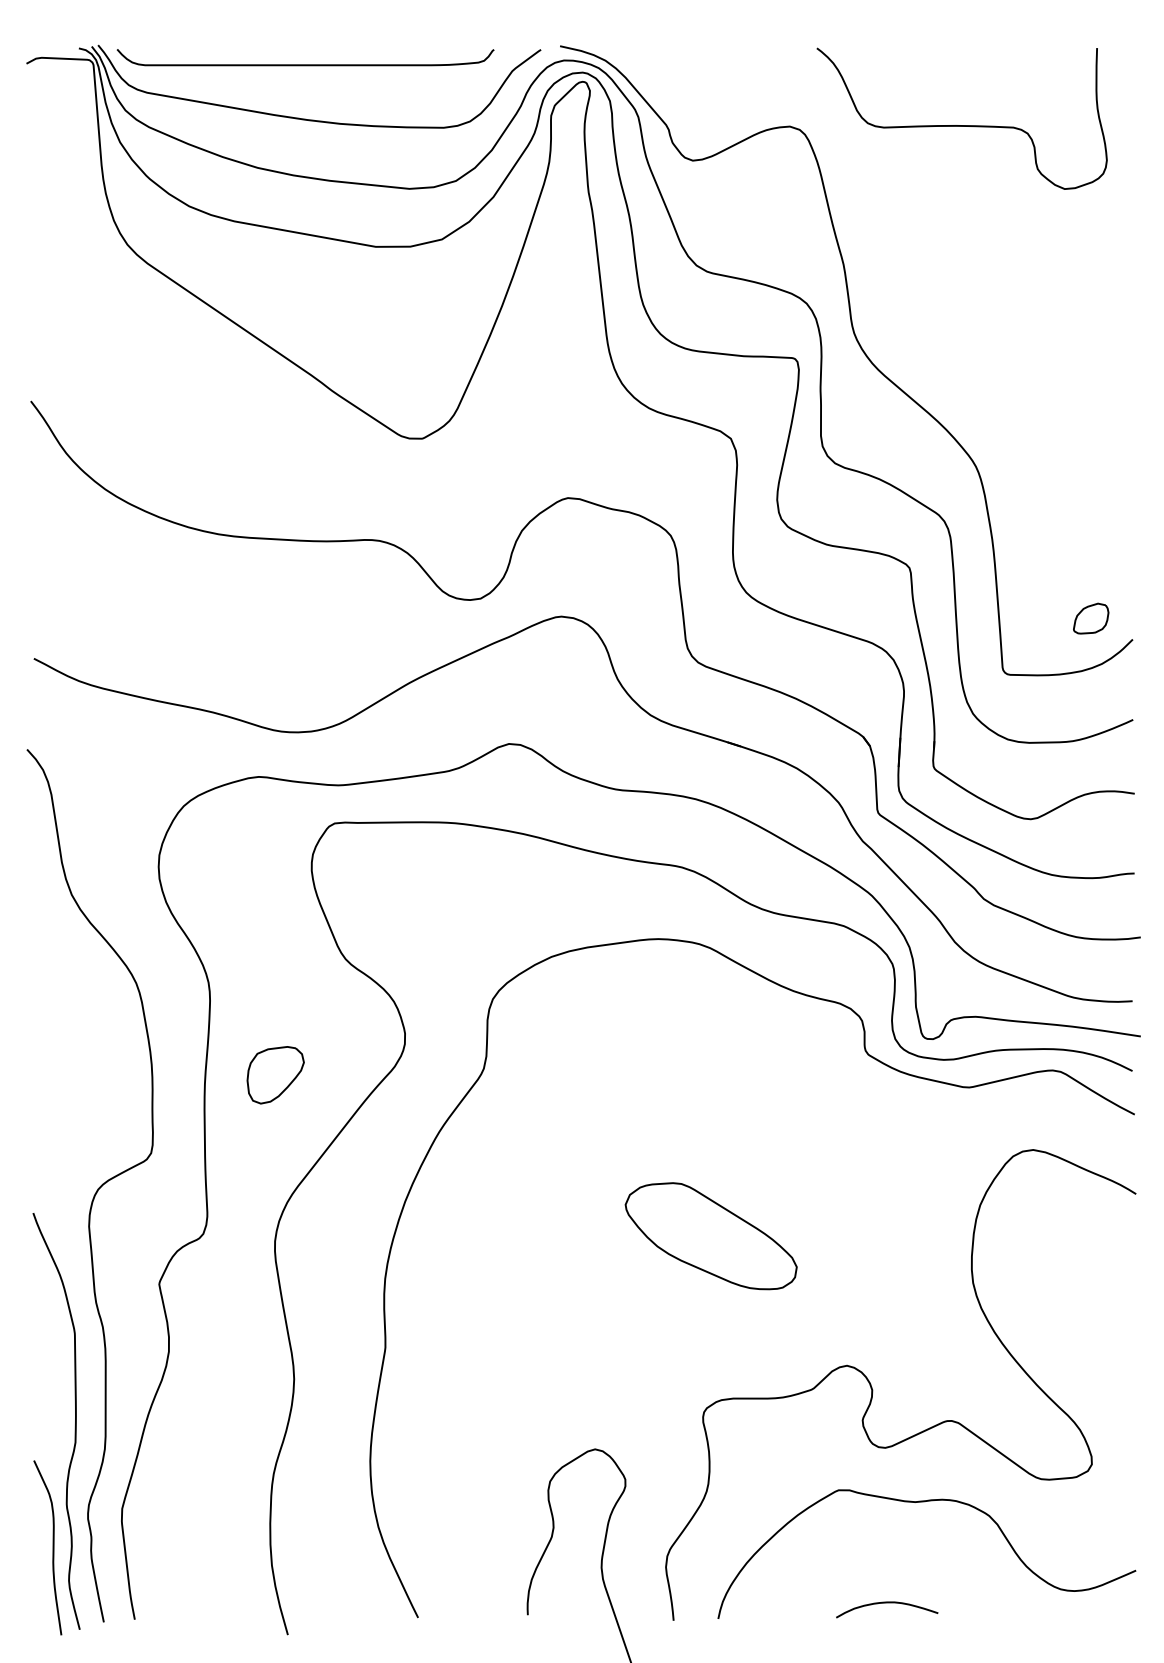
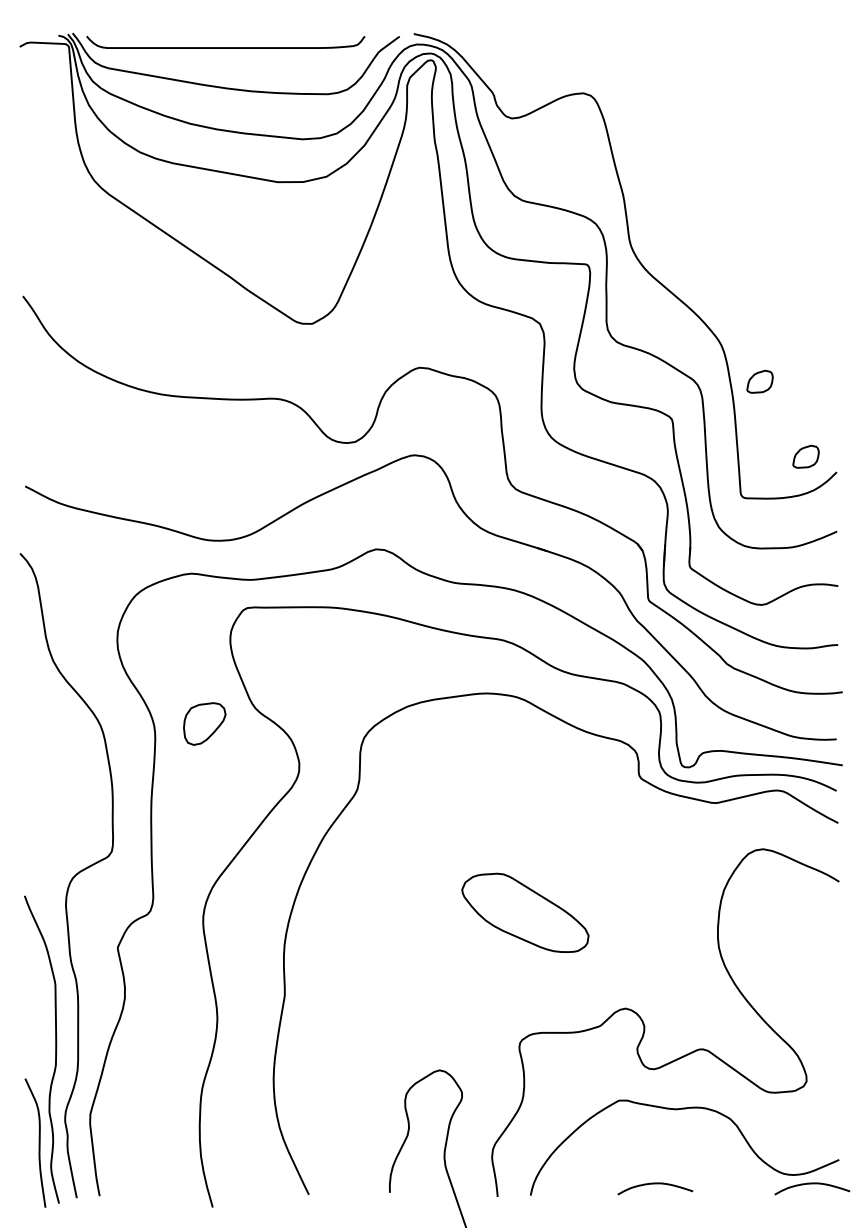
curve: (957, 124) -> (707, 91), removed
part: (1028, 516) -> (759, 381), added
part: (275, 1074) -> (204, 723), moved
curve: (1099, 1603) -> (812, 1184), added

